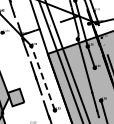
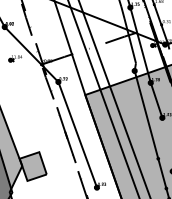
line: (43, 77) -> (78, 133), dashed -> solid

